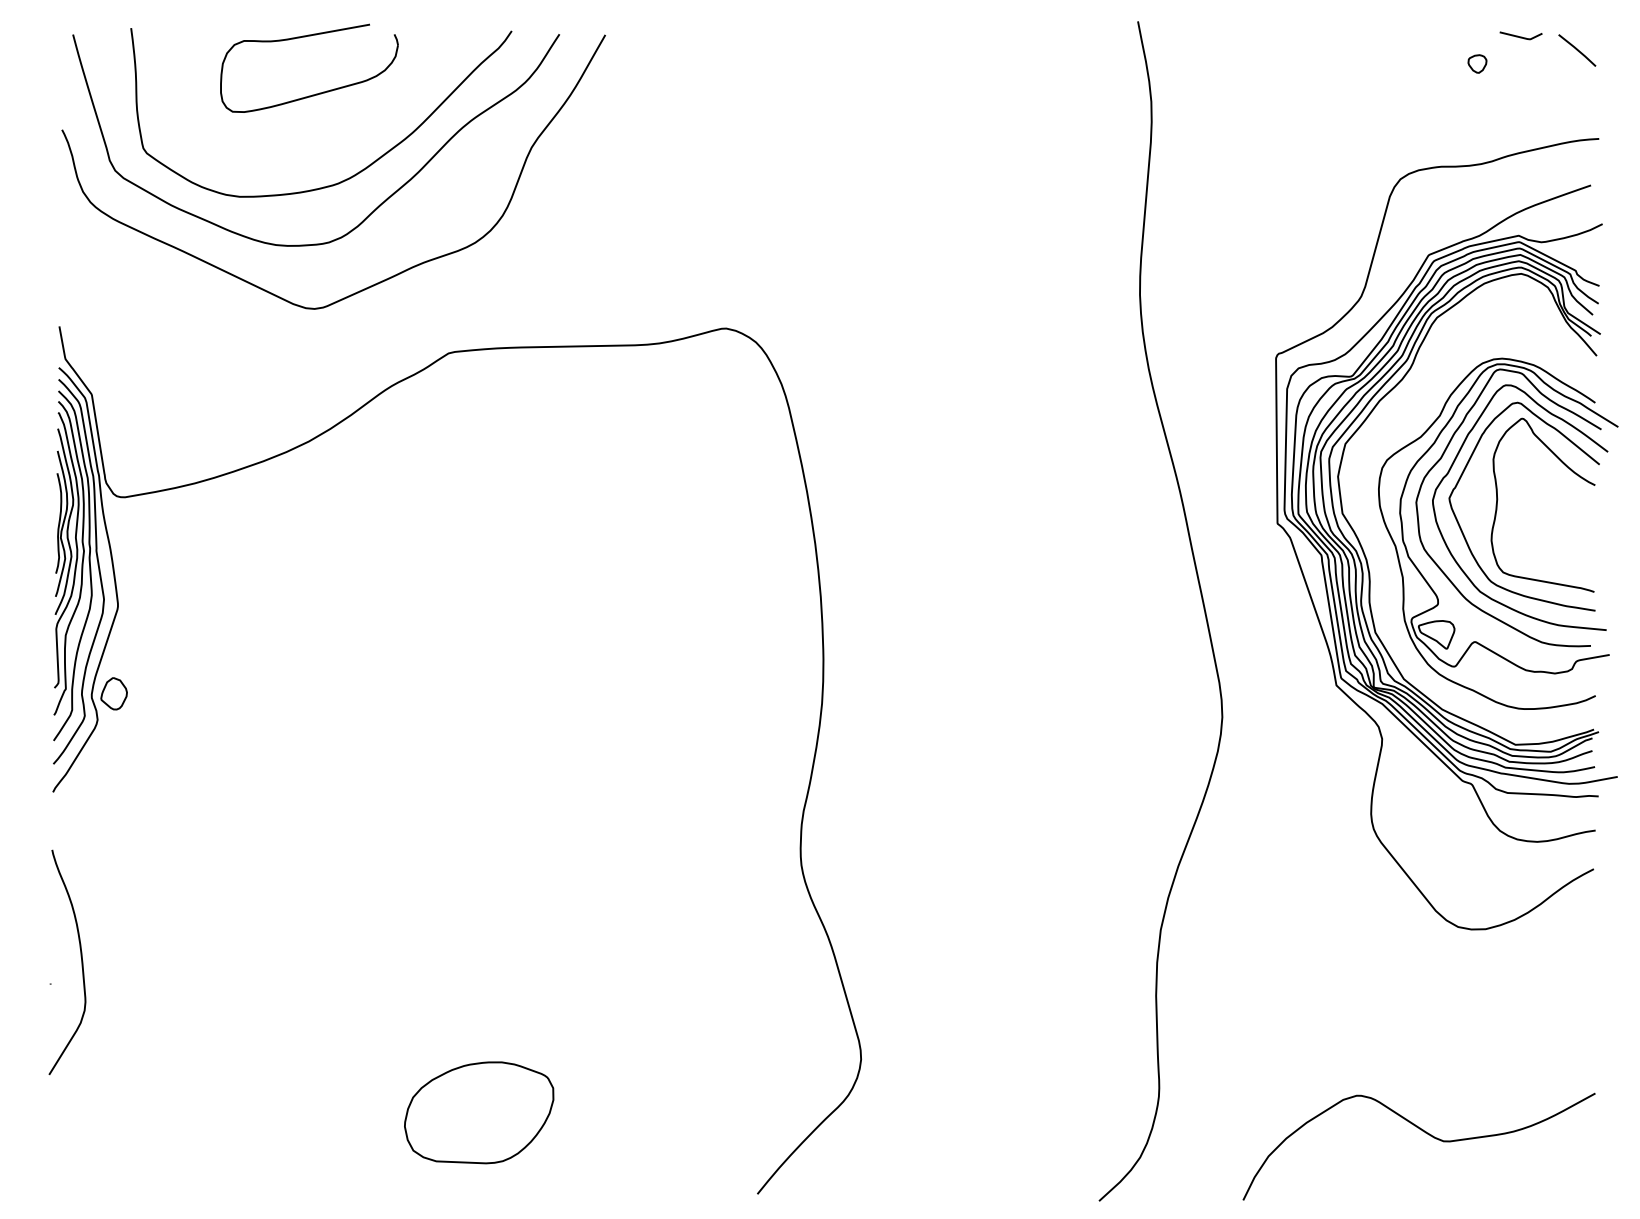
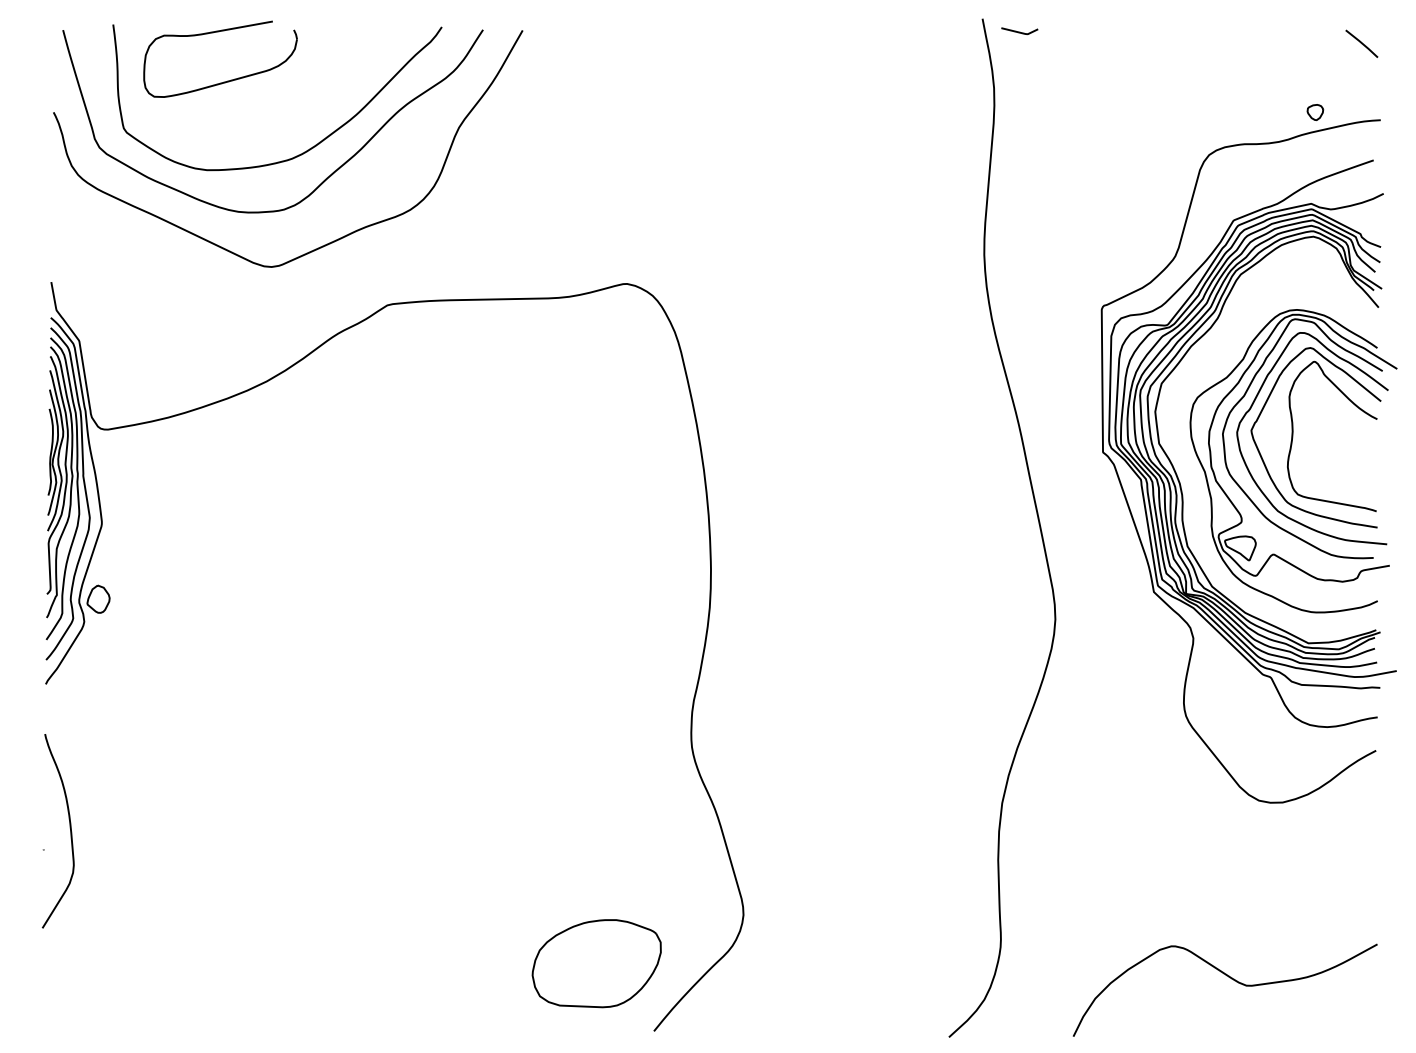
line: (1520, 36) -> (1019, 31), moved
part: (1477, 63) -> (1315, 112), moved
part: (319, 92) -> (229, 80), moved
part: (479, 1112) -> (597, 963), moved

